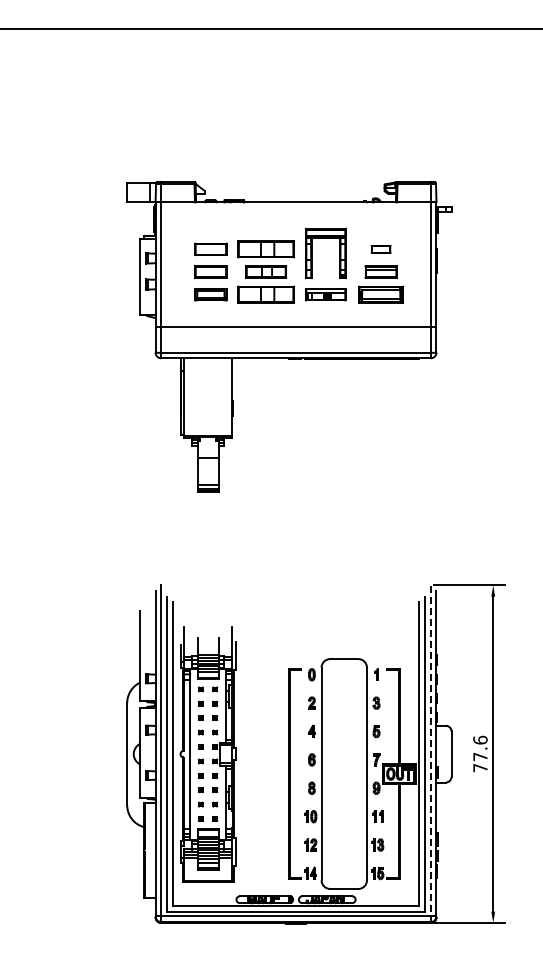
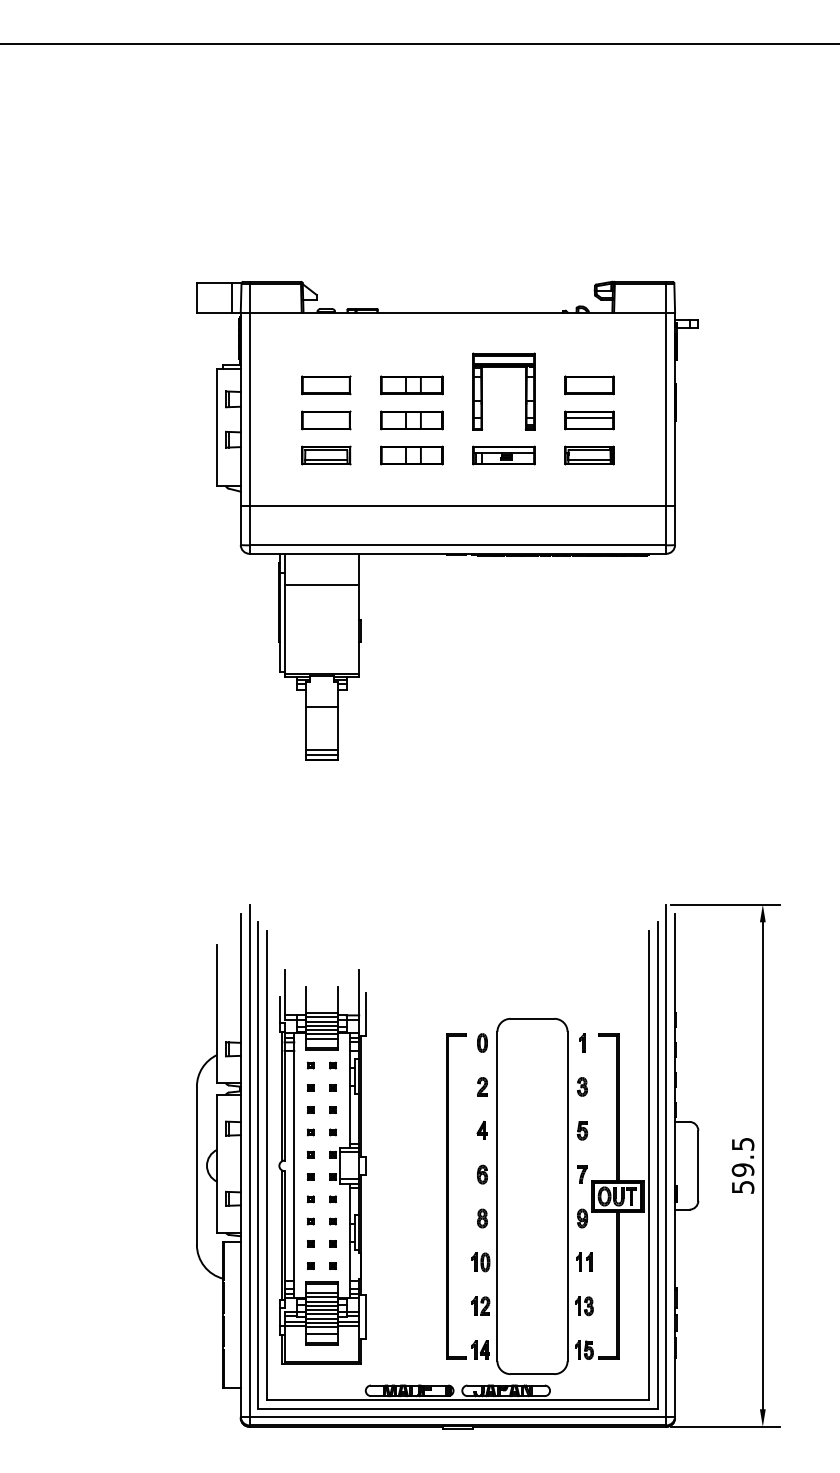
part: (266, 249) -> (412, 385), size x0.71
part: (380, 249) -> (588, 385), size x1.67
part: (266, 294) -> (412, 455), size x0.71
part: (380, 294) -> (588, 455), size x0.71
line: (207, 378) -> (321, 584), added
text: (480, 753) -> (743, 1164), 77.6 -> 59.5
line: (430, 754) -> (665, 1166), dashed -> solid

